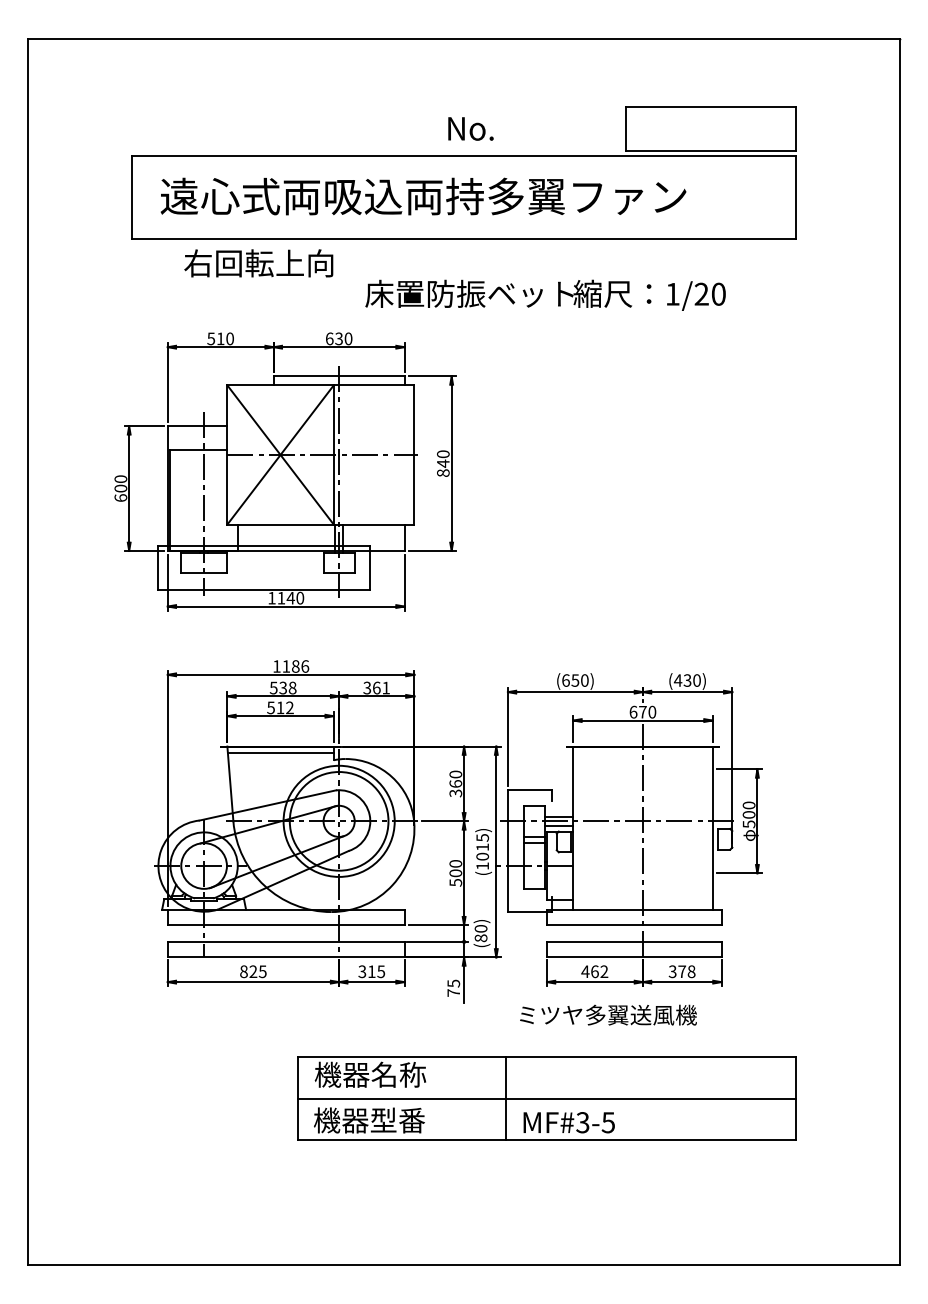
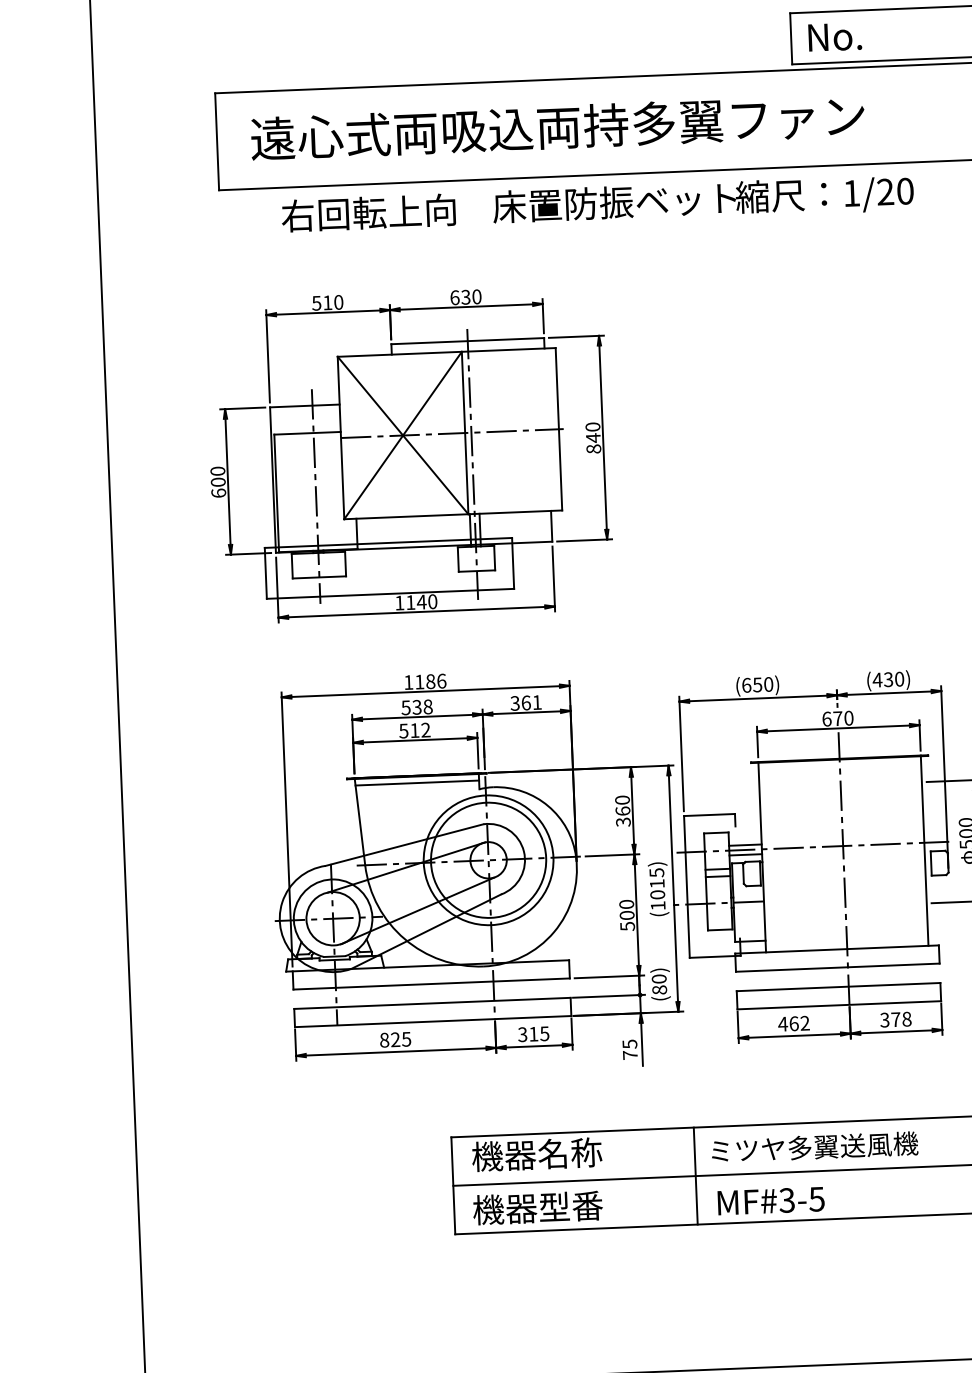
text: (470, 128) -> (834, 36), moved
text: (545, 294) -> (703, 199), moved
text: (608, 1014) -> (814, 1146), moved

